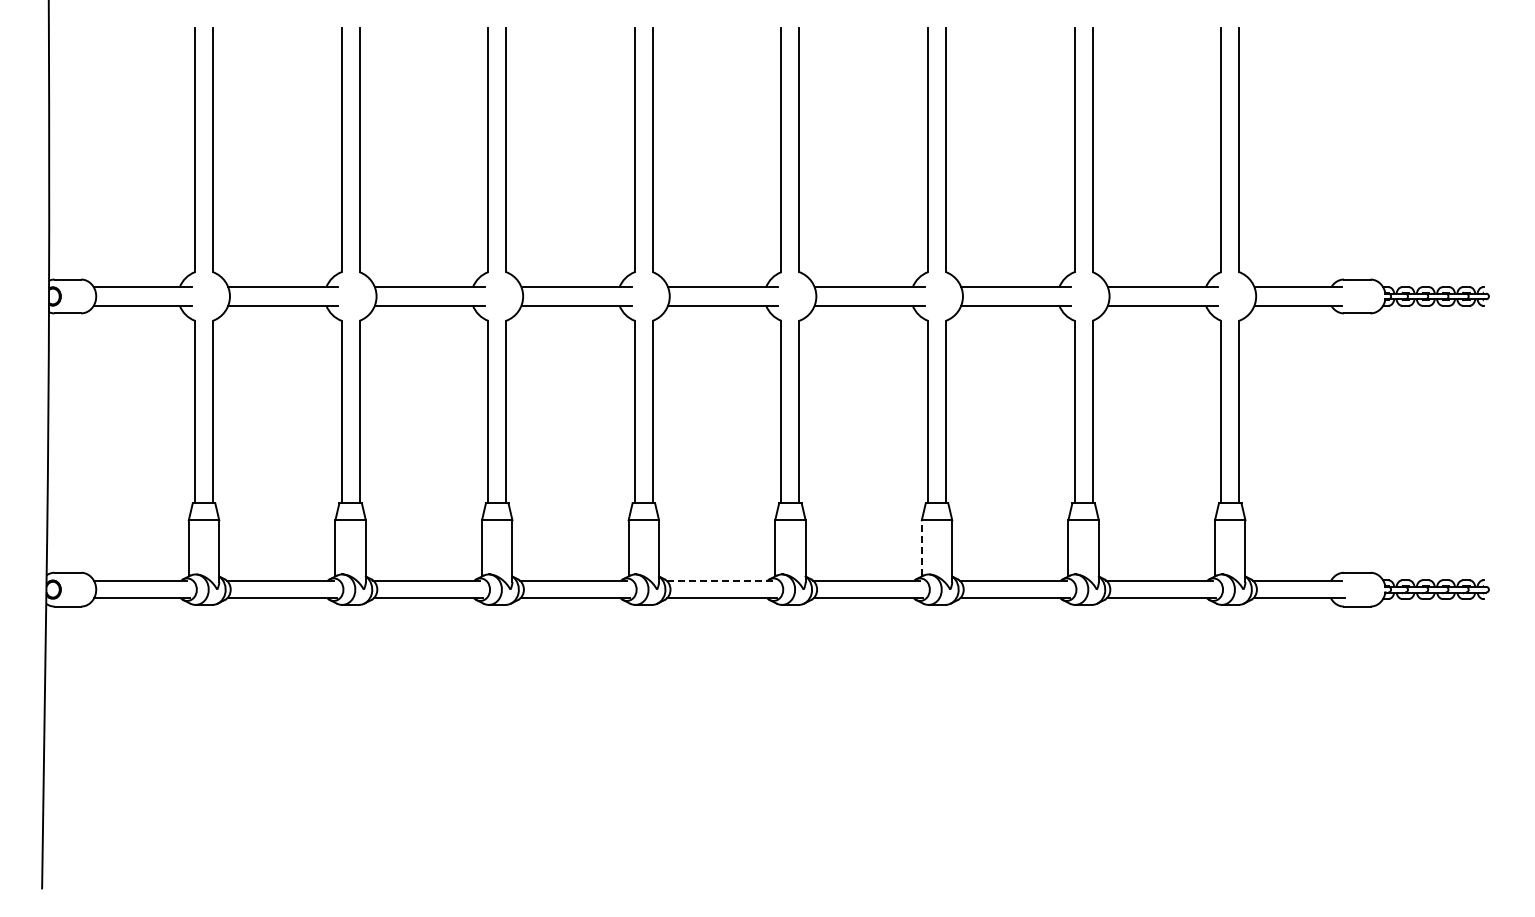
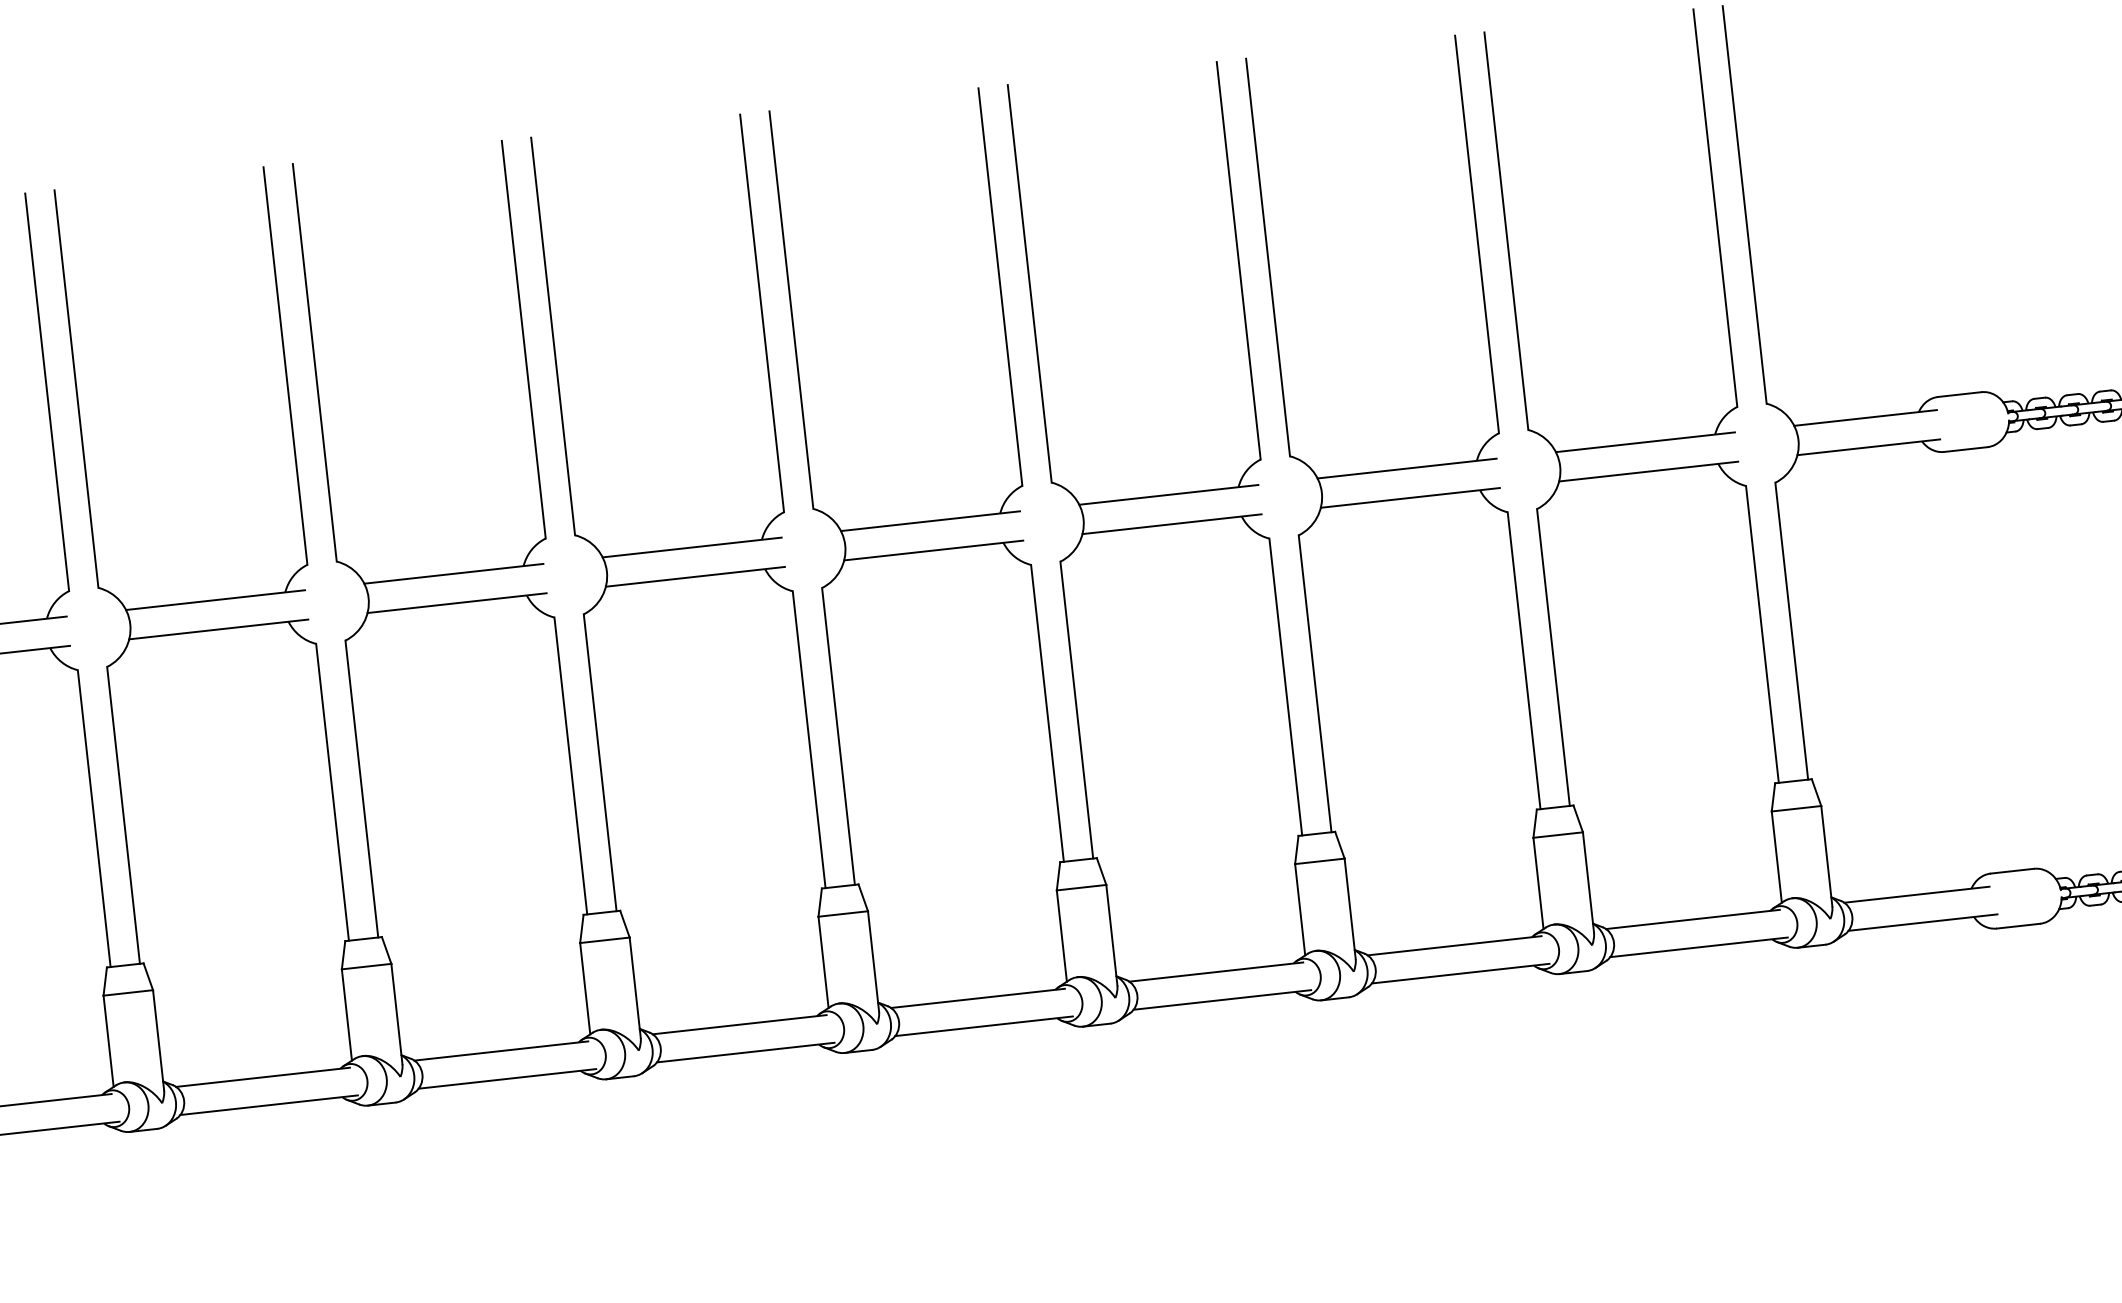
line: (921, 547) -> (1299, 908), dashed -> solid
line: (720, 580) -> (978, 998), dashed -> solid

